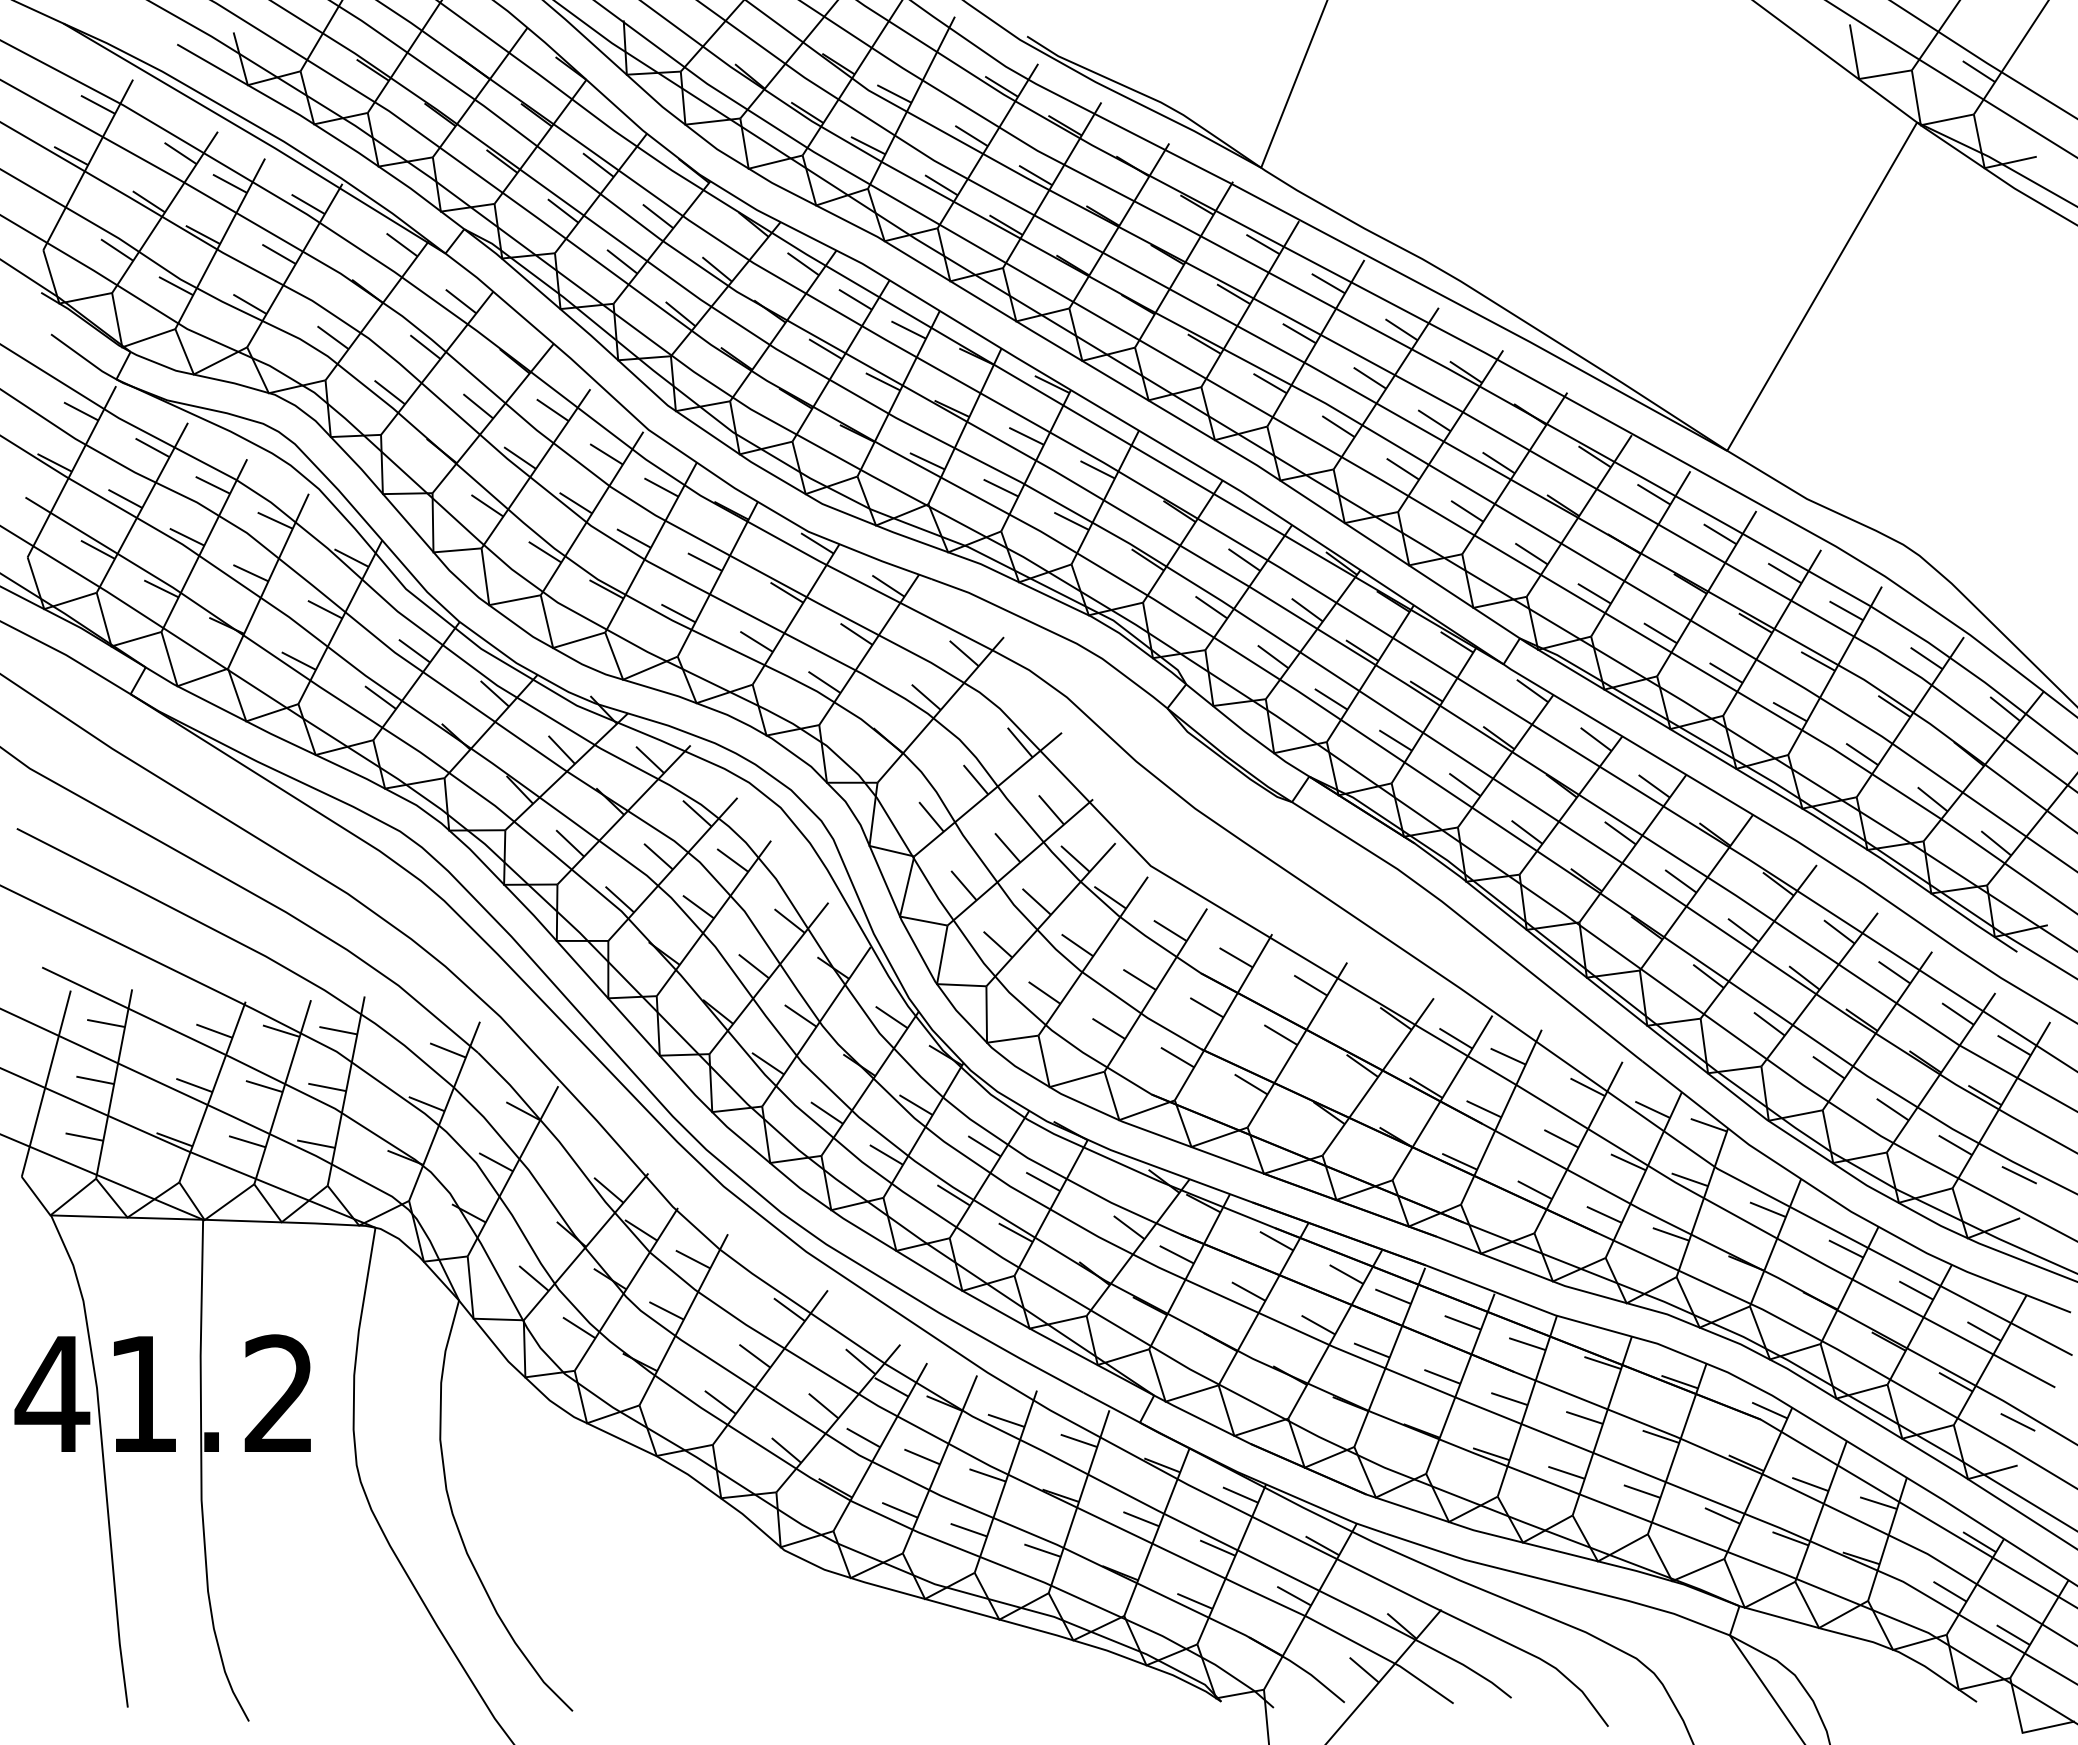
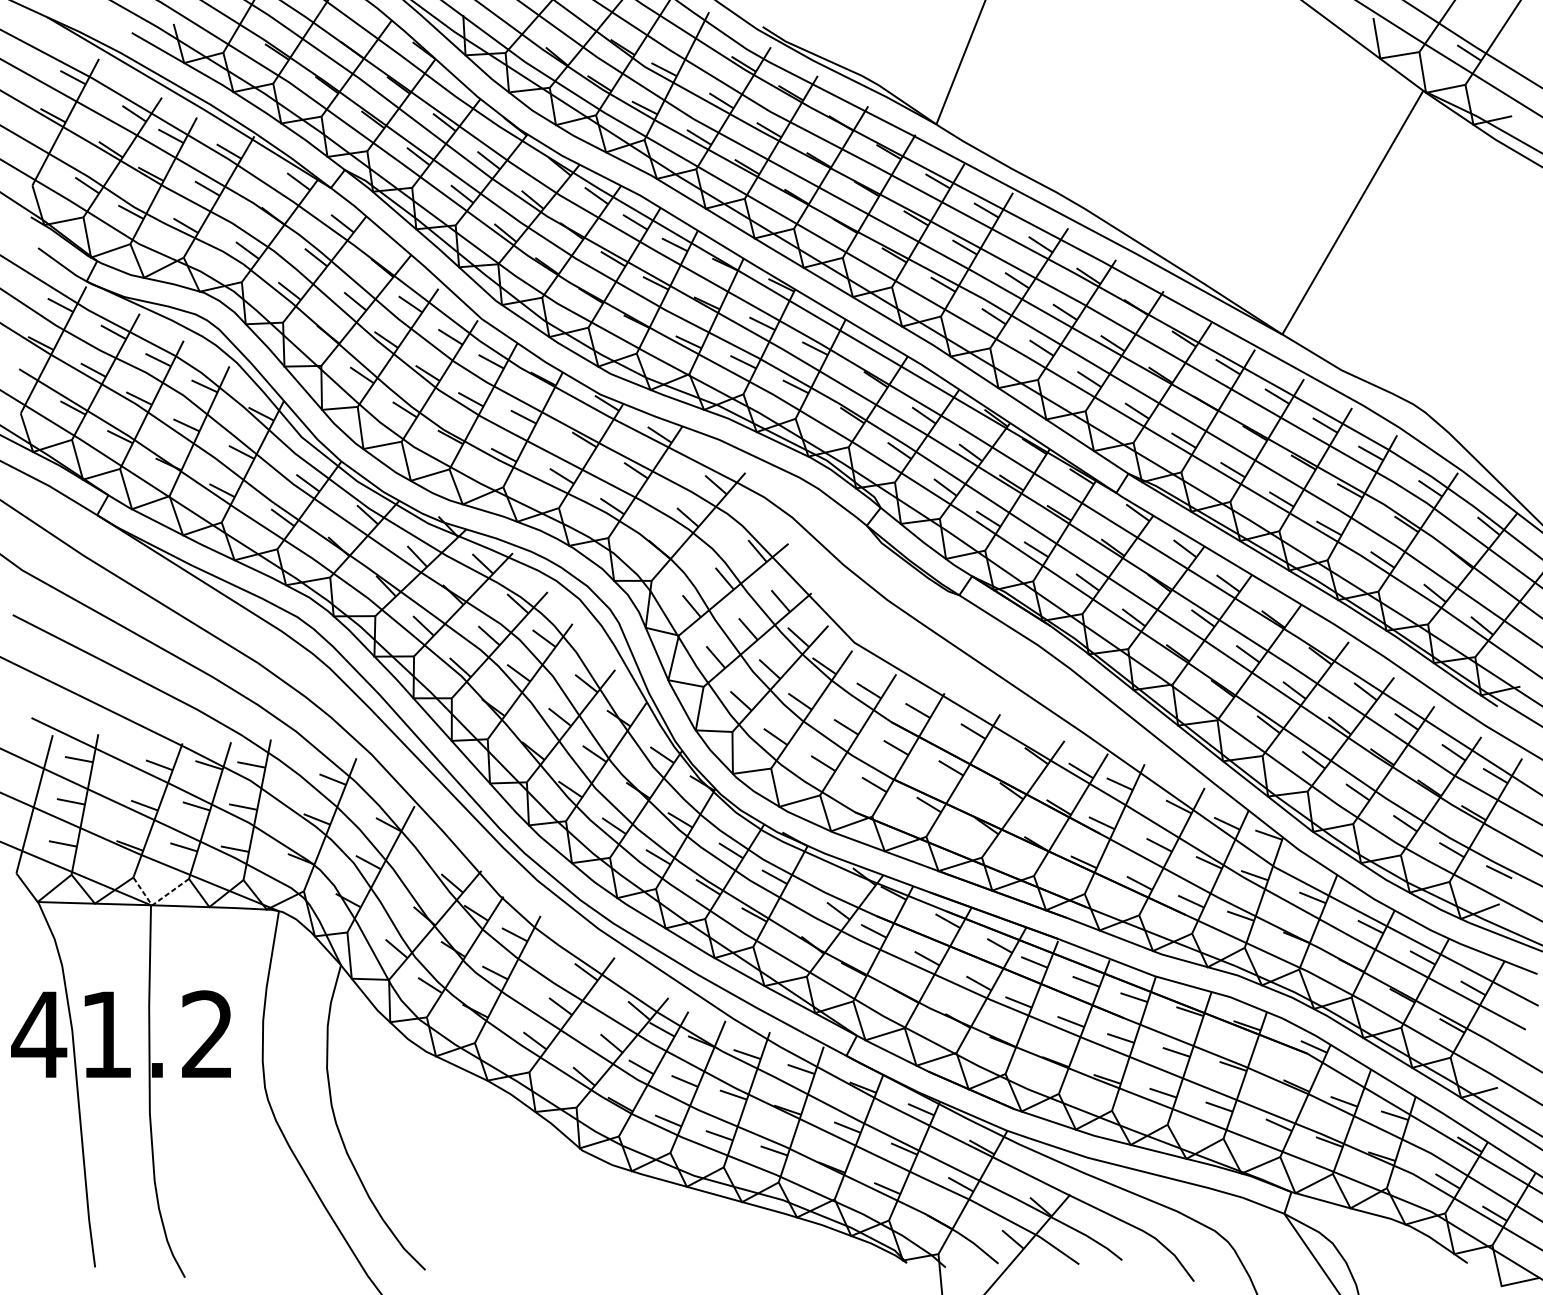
line: (210, 1216) -> (156, 902), solid -> dashed
line: (2017, 1422) -> (1497, 1055), removed

